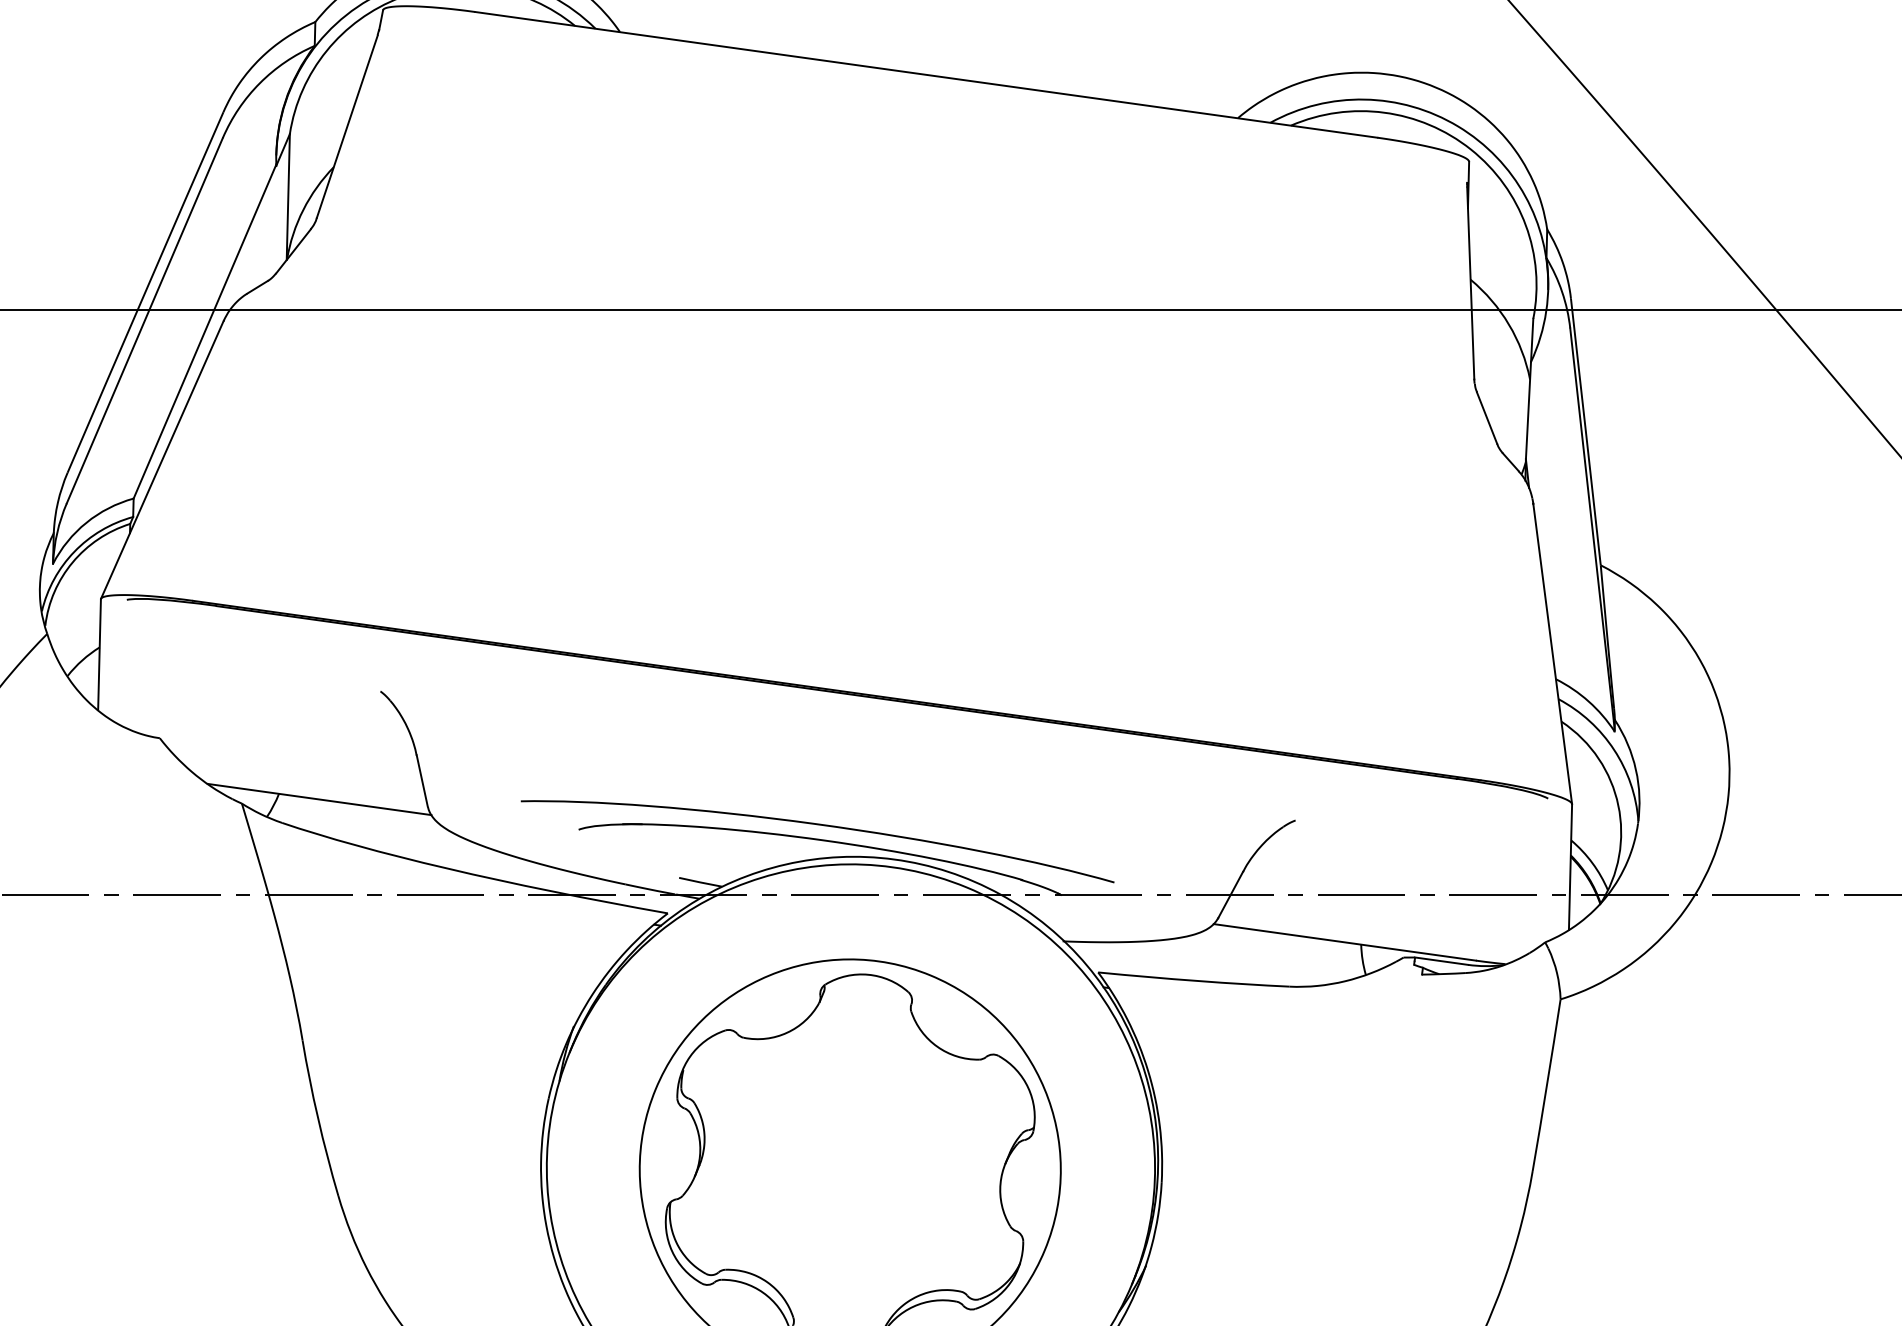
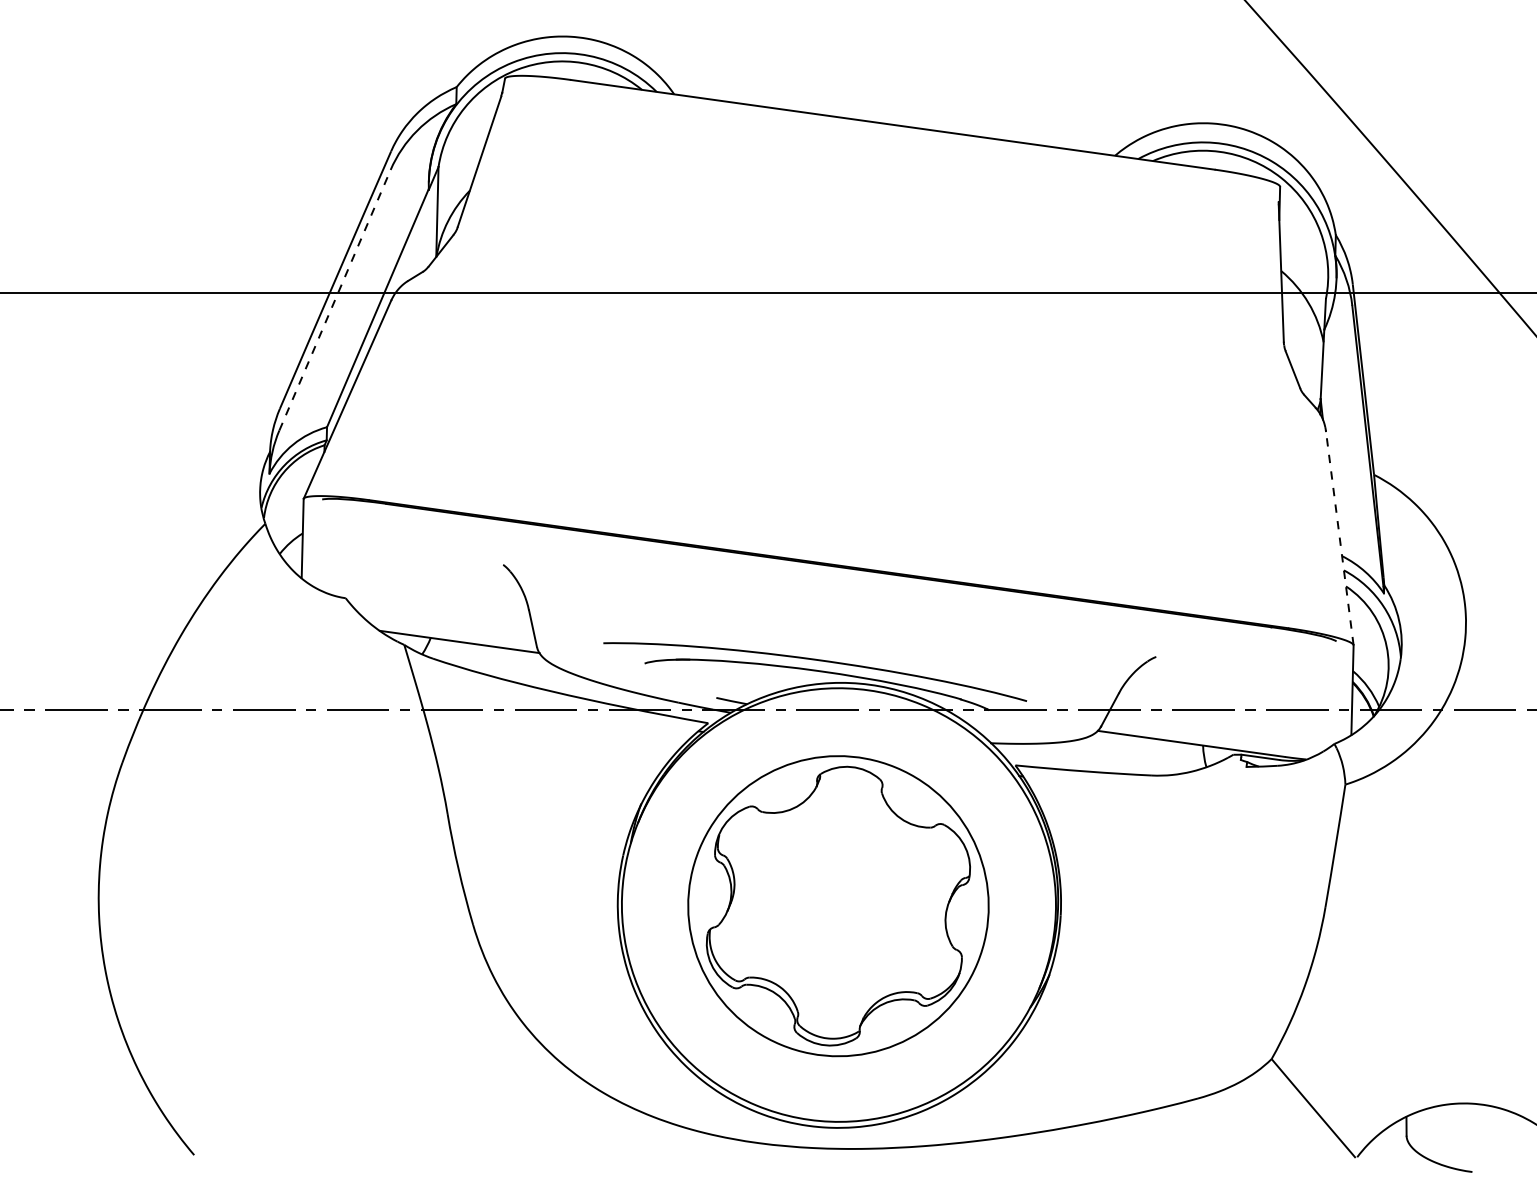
line: (145, 321) -> (335, 300), solid -> dashed
line: (1552, 653) -> (1339, 537), solid -> dashed

